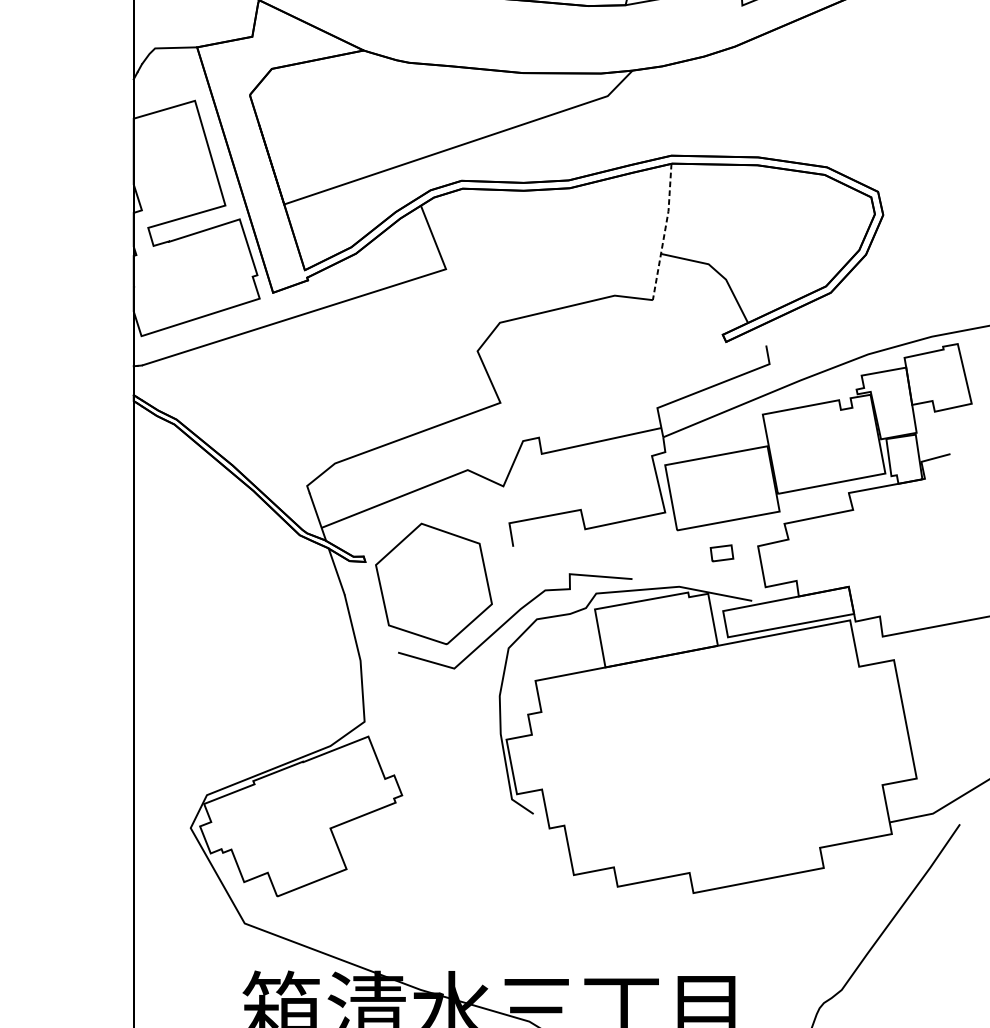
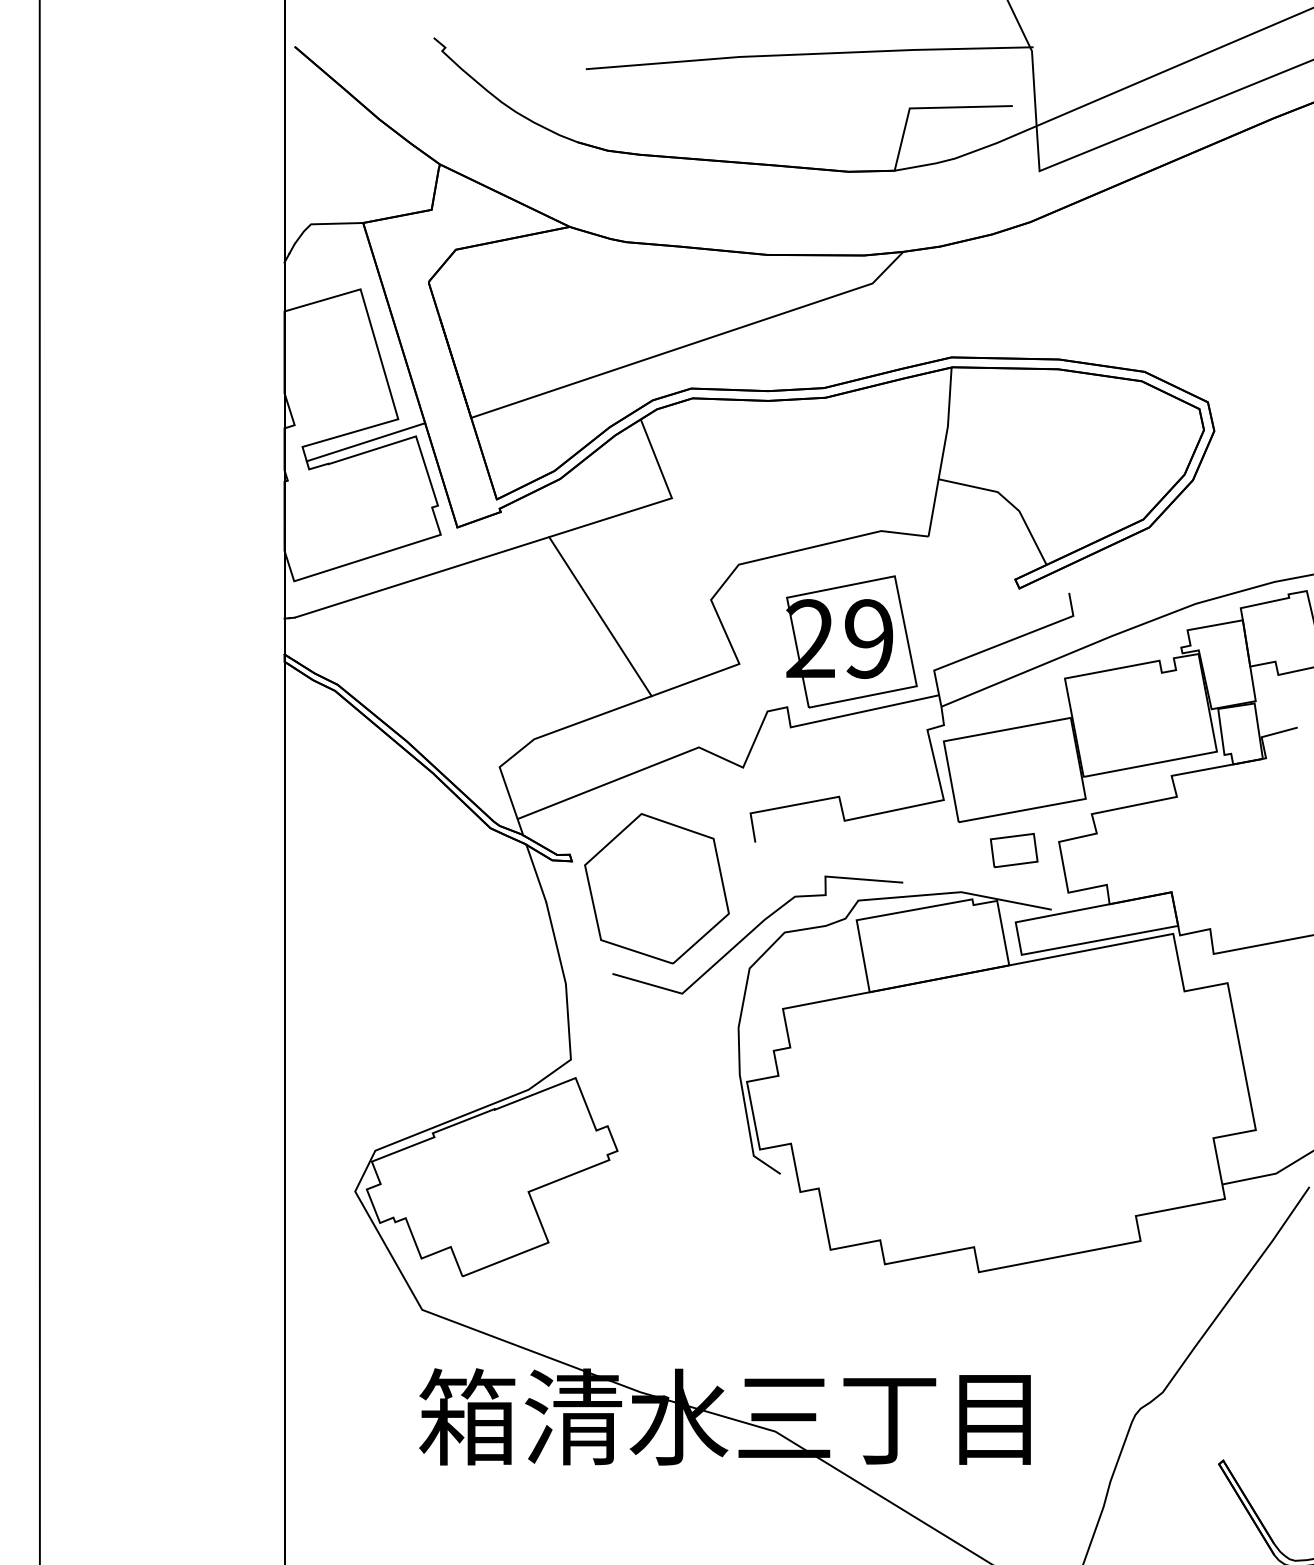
line: (199, 224) -> (365, 442), added
line: (664, 231) -> (943, 451), dashed -> solid
line: (388, 364) -> (600, 616), added
part: (590, 384) -> (851, 641), added
part: (722, 553) -> (1014, 850), size x1.67

